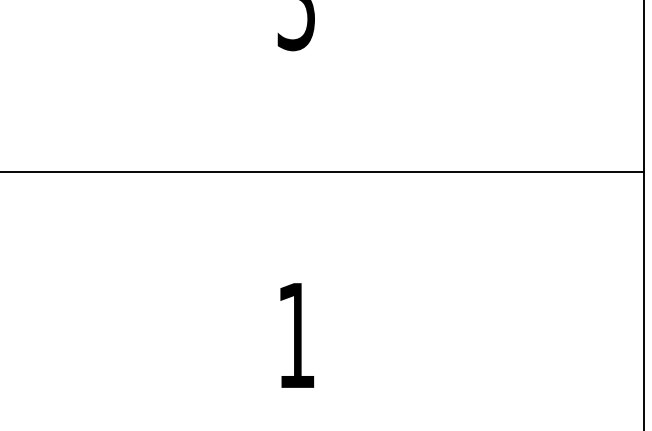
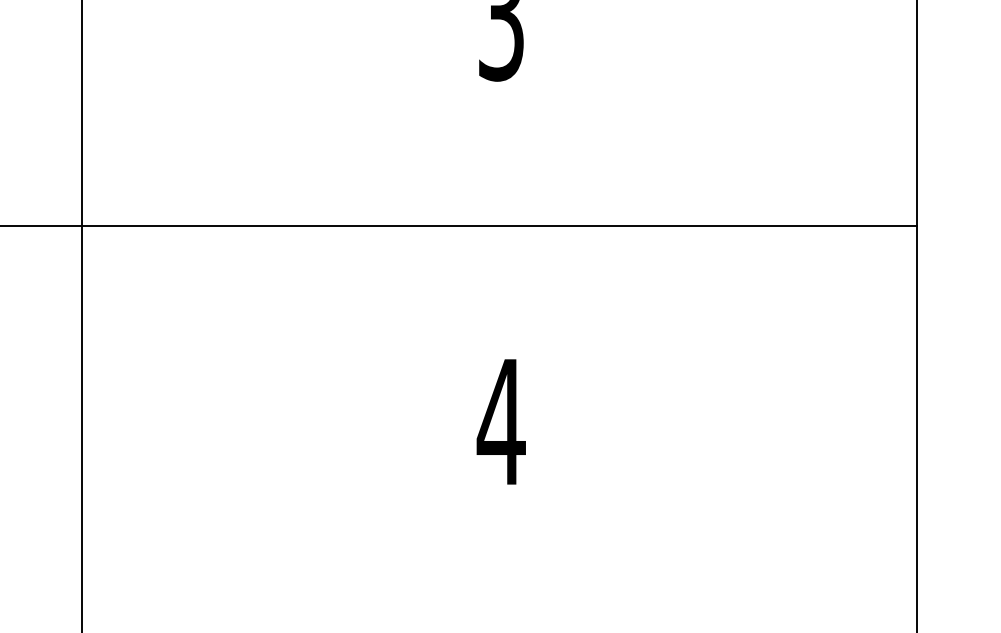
text: (295, 335) -> (500, 421), 1 -> 4

